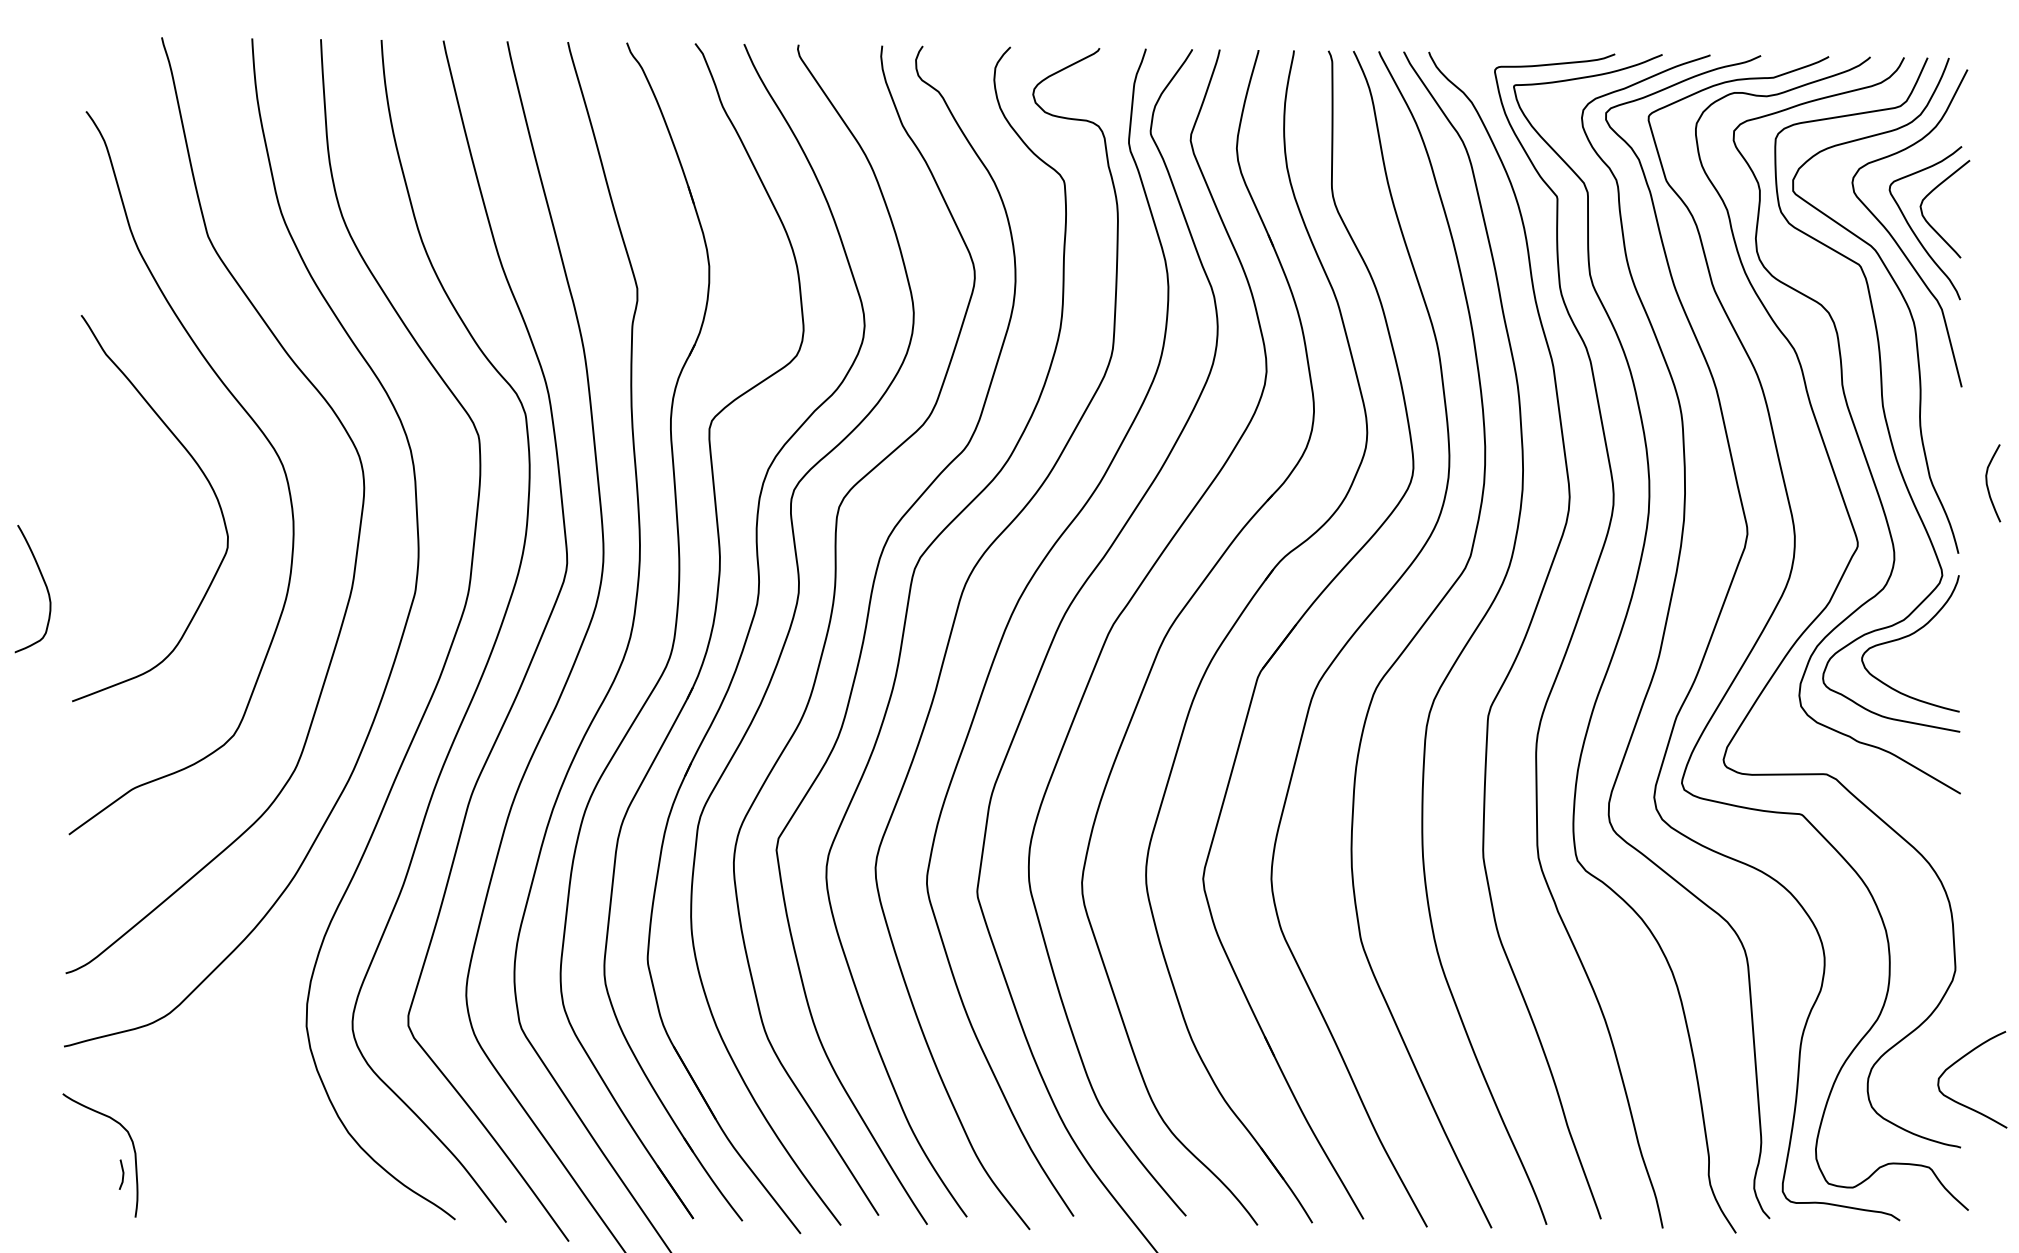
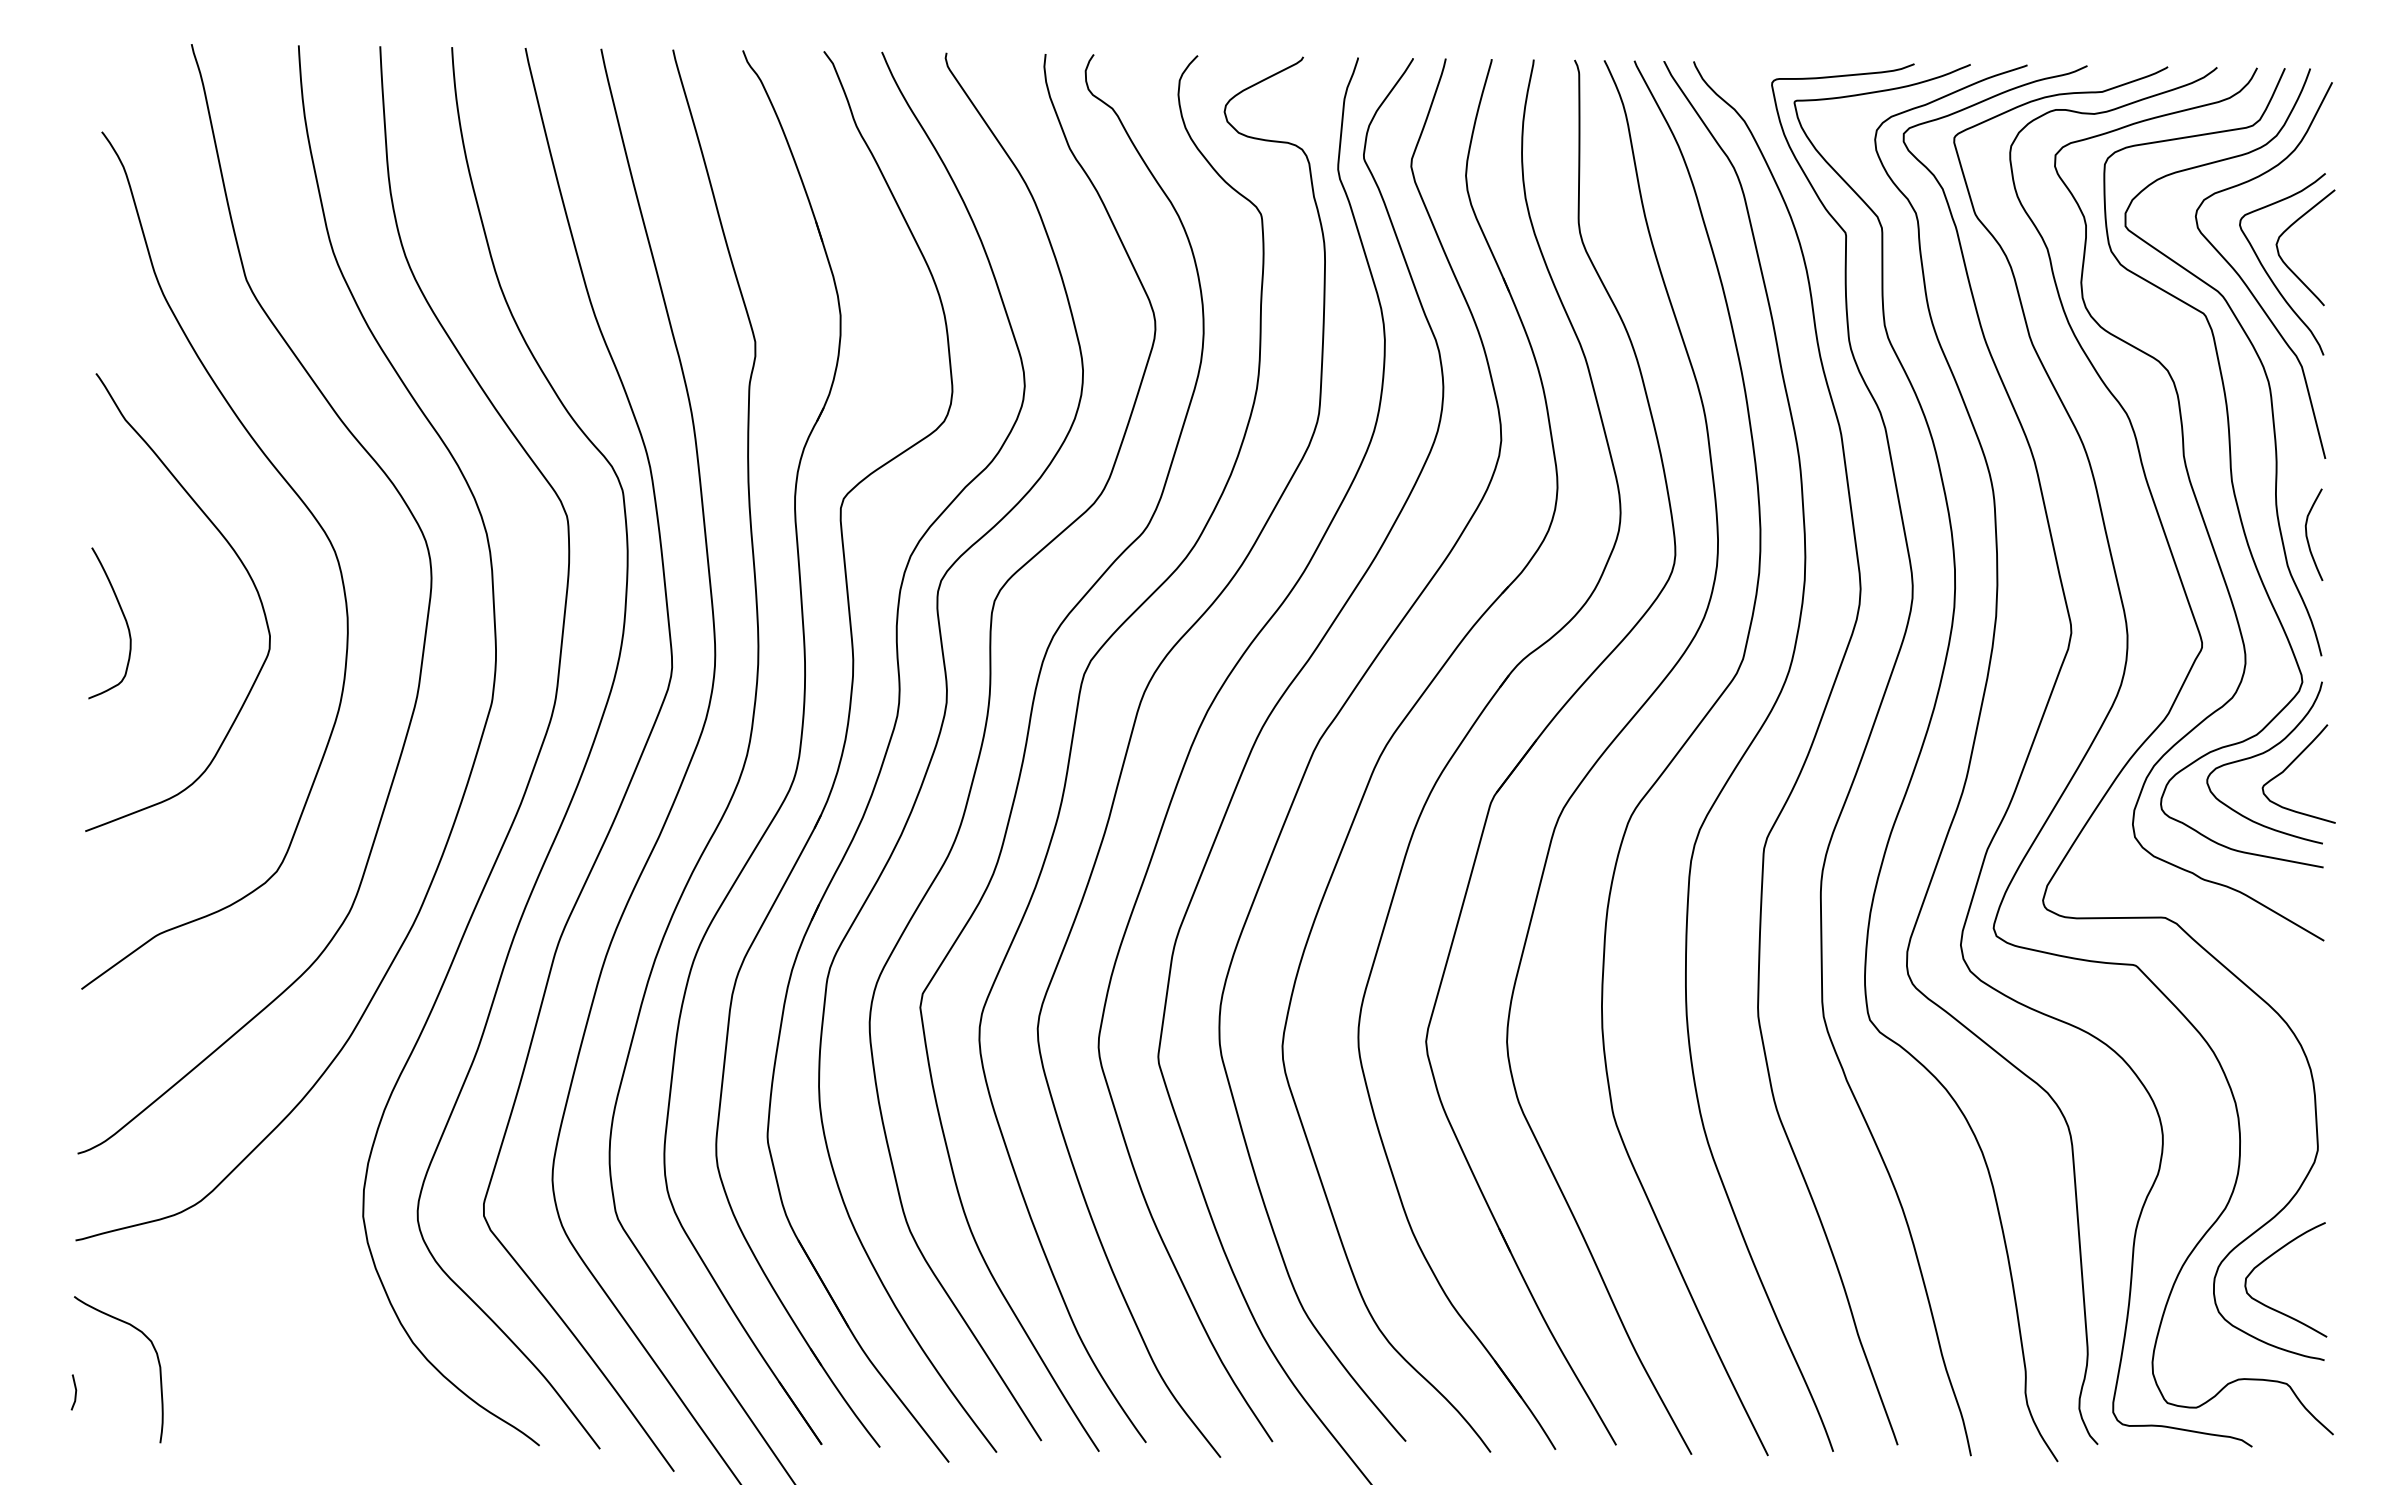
curve: (1988, 486) -> (2308, 538), moved
curve: (44, 584) -> (123, 618), moved
curve: (1931, 647) -> (2289, 767), added
curve: (1960, 1060) -> (2271, 1257), moved
curve: (122, 1174) -> (75, 1392), moved

